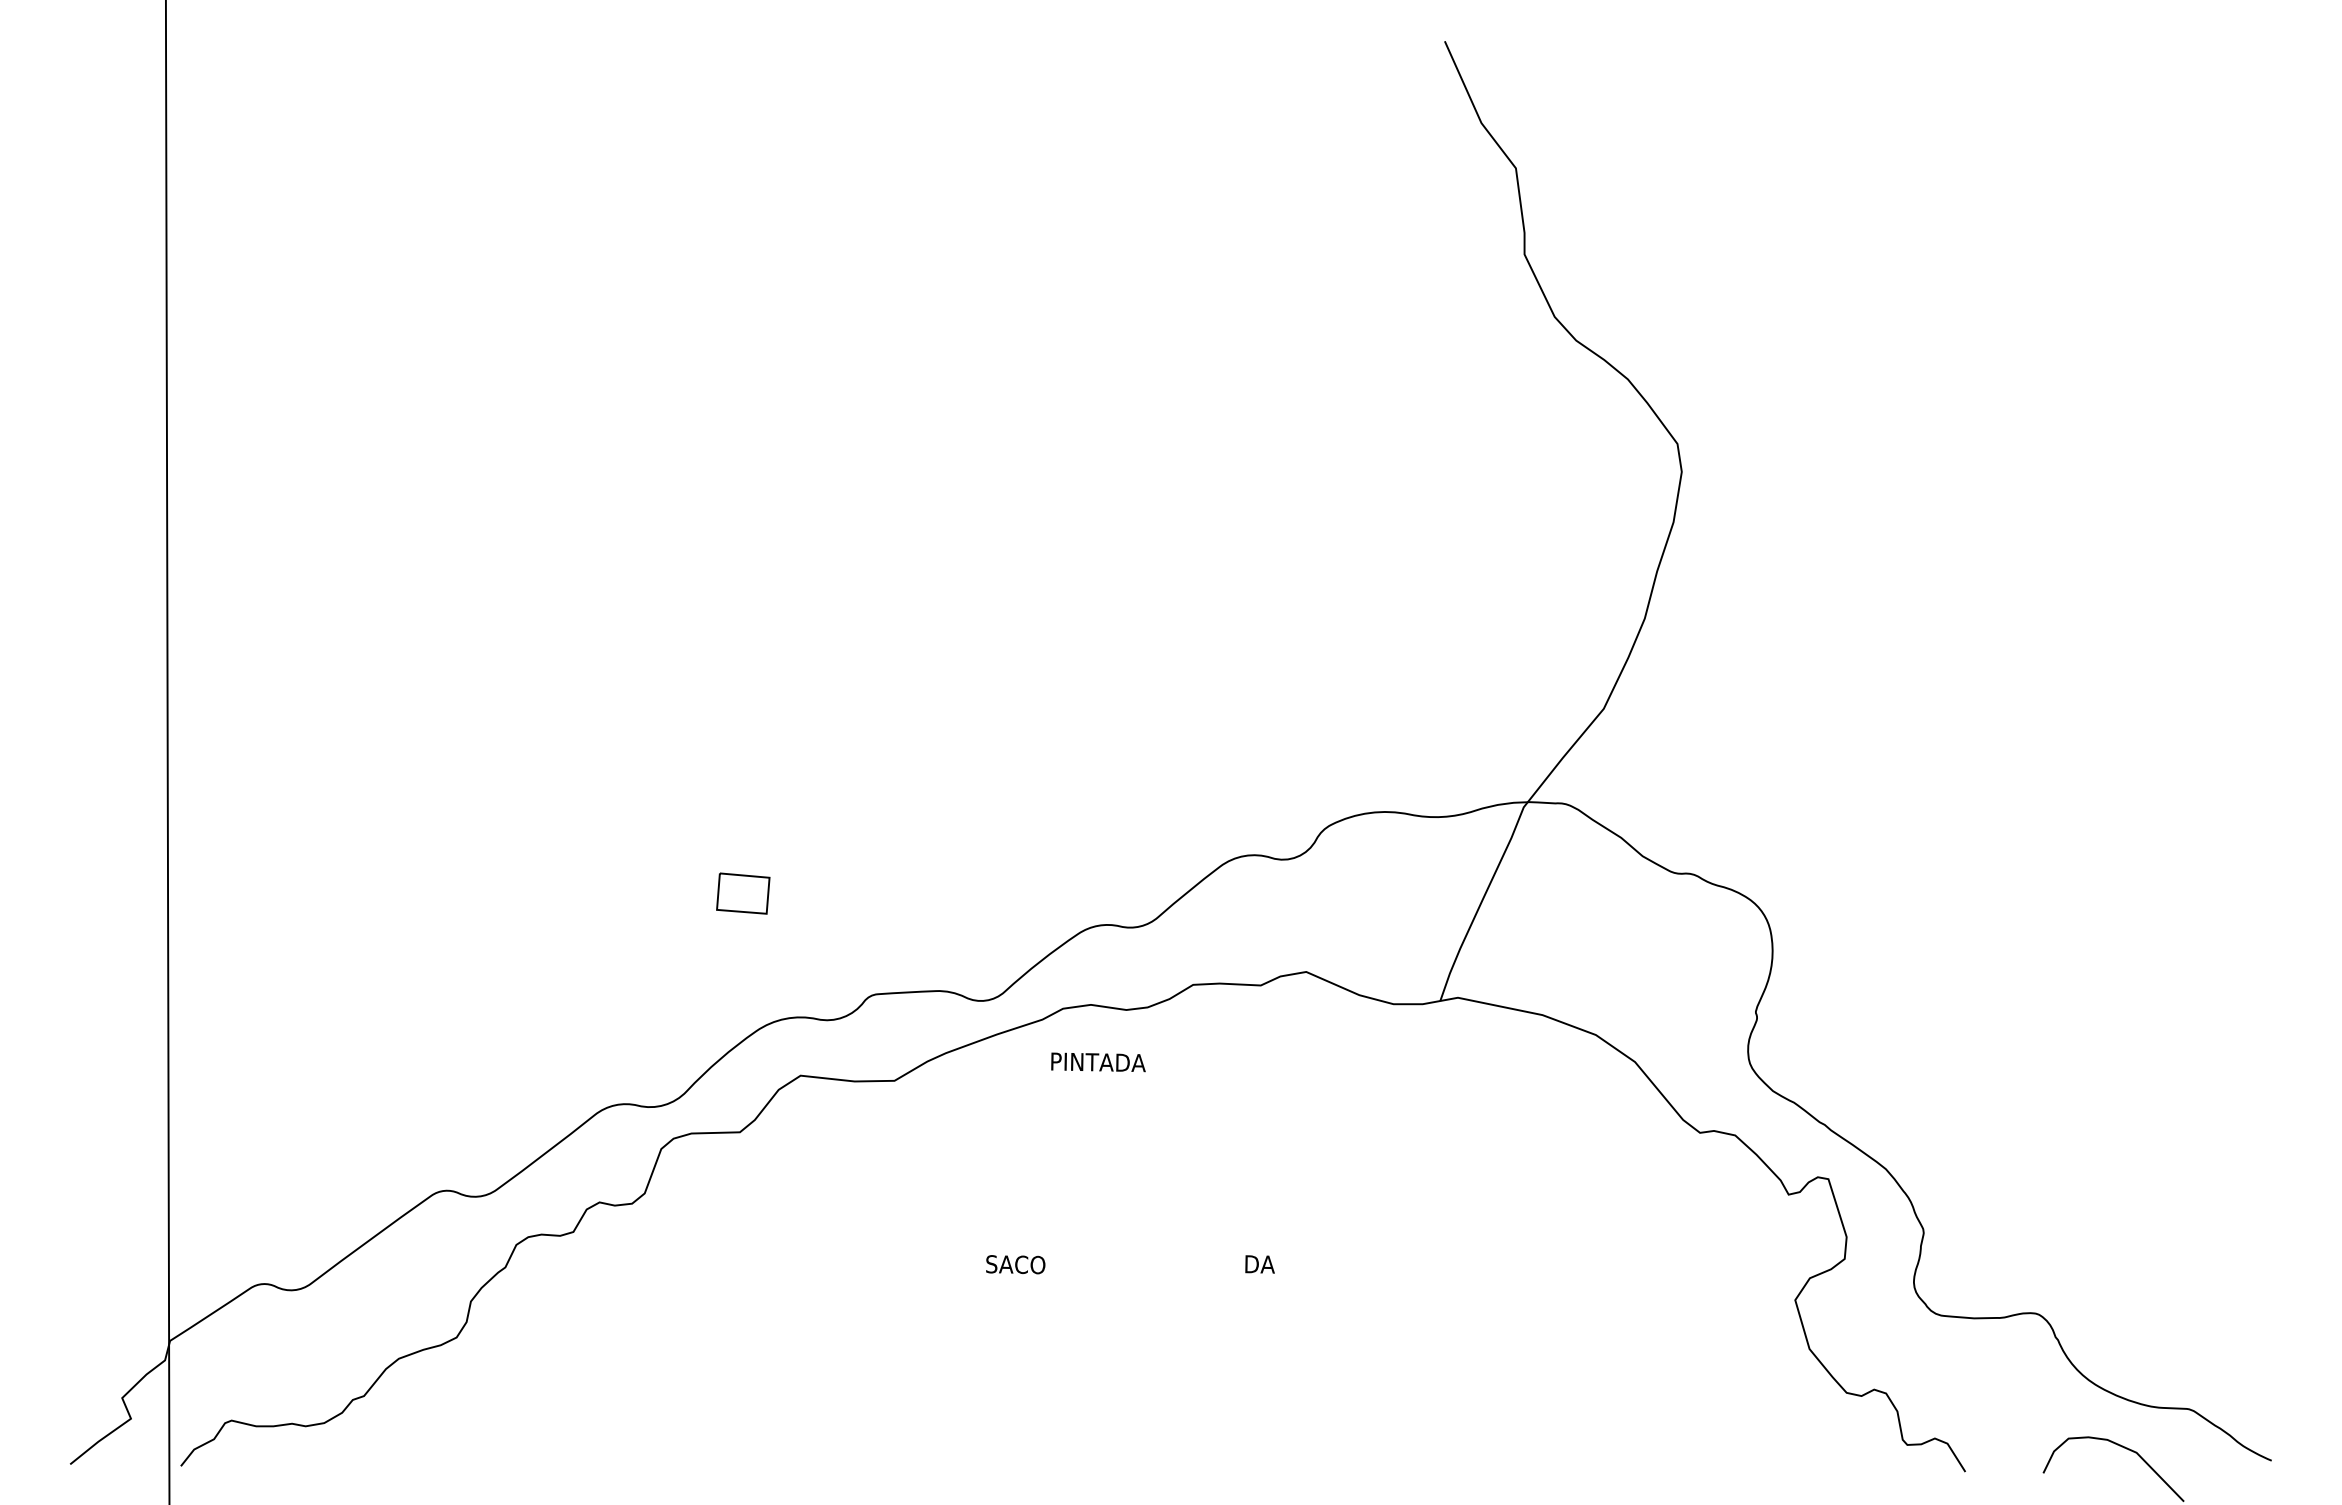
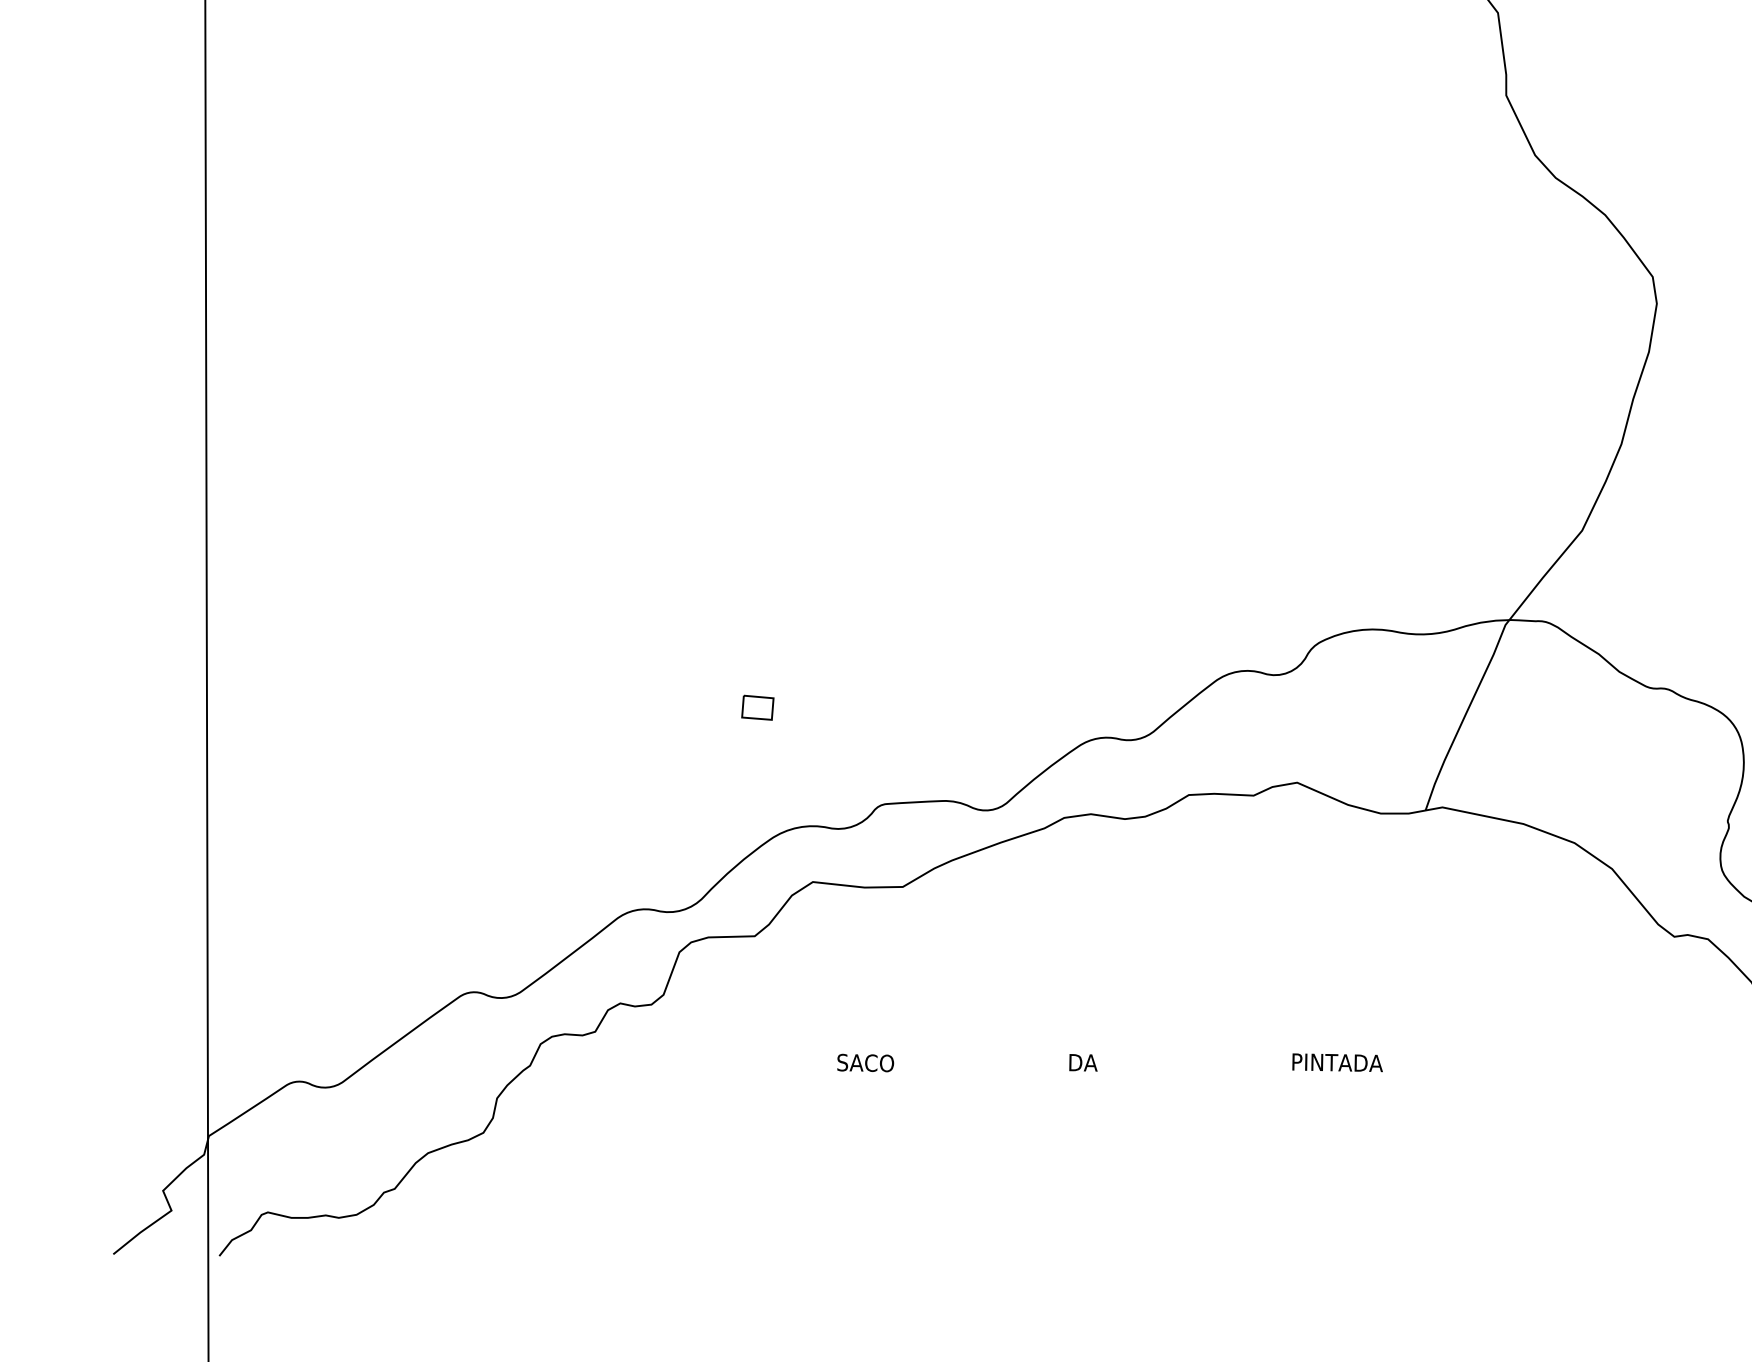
part: (742, 893) -> (757, 707), size x0.62
text: (1098, 1062) -> (1337, 1062), moved
text: (1015, 1264) -> (865, 1062), moved
text: (1259, 1264) -> (1082, 1062), moved

